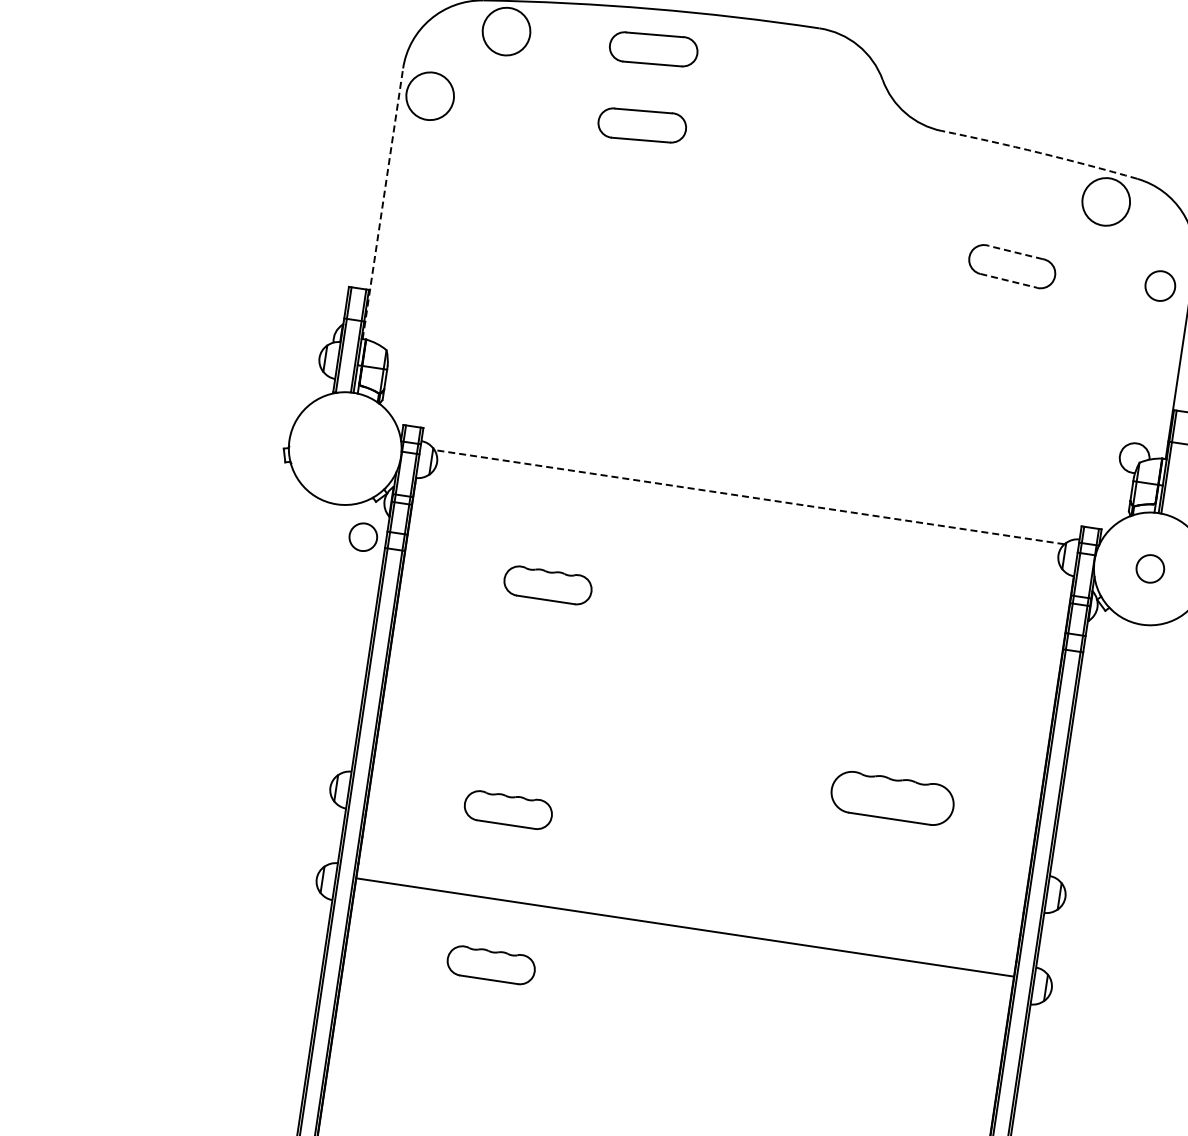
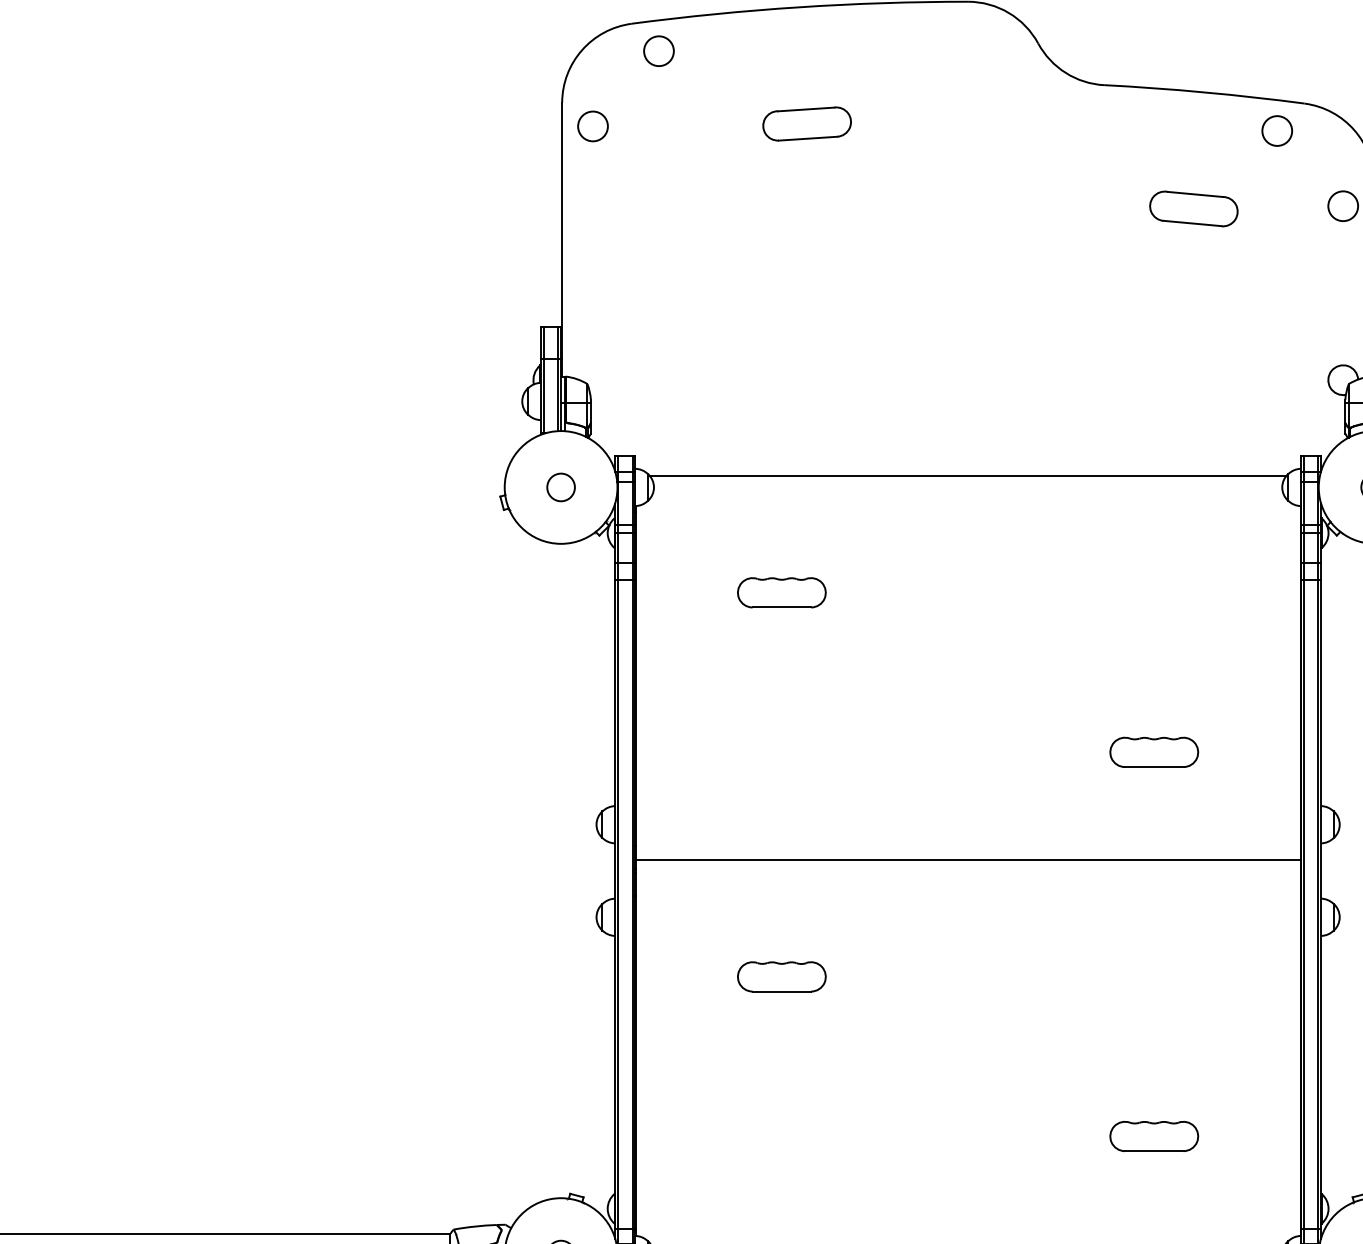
circle: (506, 31) -> (658, 51), size x0.62
part: (653, 48) -> (806, 46), removed
circle: (429, 96) -> (592, 126), size x0.62
arc: (1039, 153) -> (1204, 92), dashed -> solid
circle: (1106, 201) -> (1277, 130), size x0.62
line: (383, 203) -> (562, 239), dashed -> solid
line: (1015, 252) -> (1195, 194), dashed -> solid
line: (1009, 281) -> (1193, 223), dashed -> solid
line: (748, 496) -> (967, 475), dashed -> solid
circle: (362, 537) -> (560, 487), moved
part: (893, 797) -> (1154, 751), size x0.71
part: (508, 809) -> (775, 820), removed
line: (684, 927) -> (967, 859), moved

